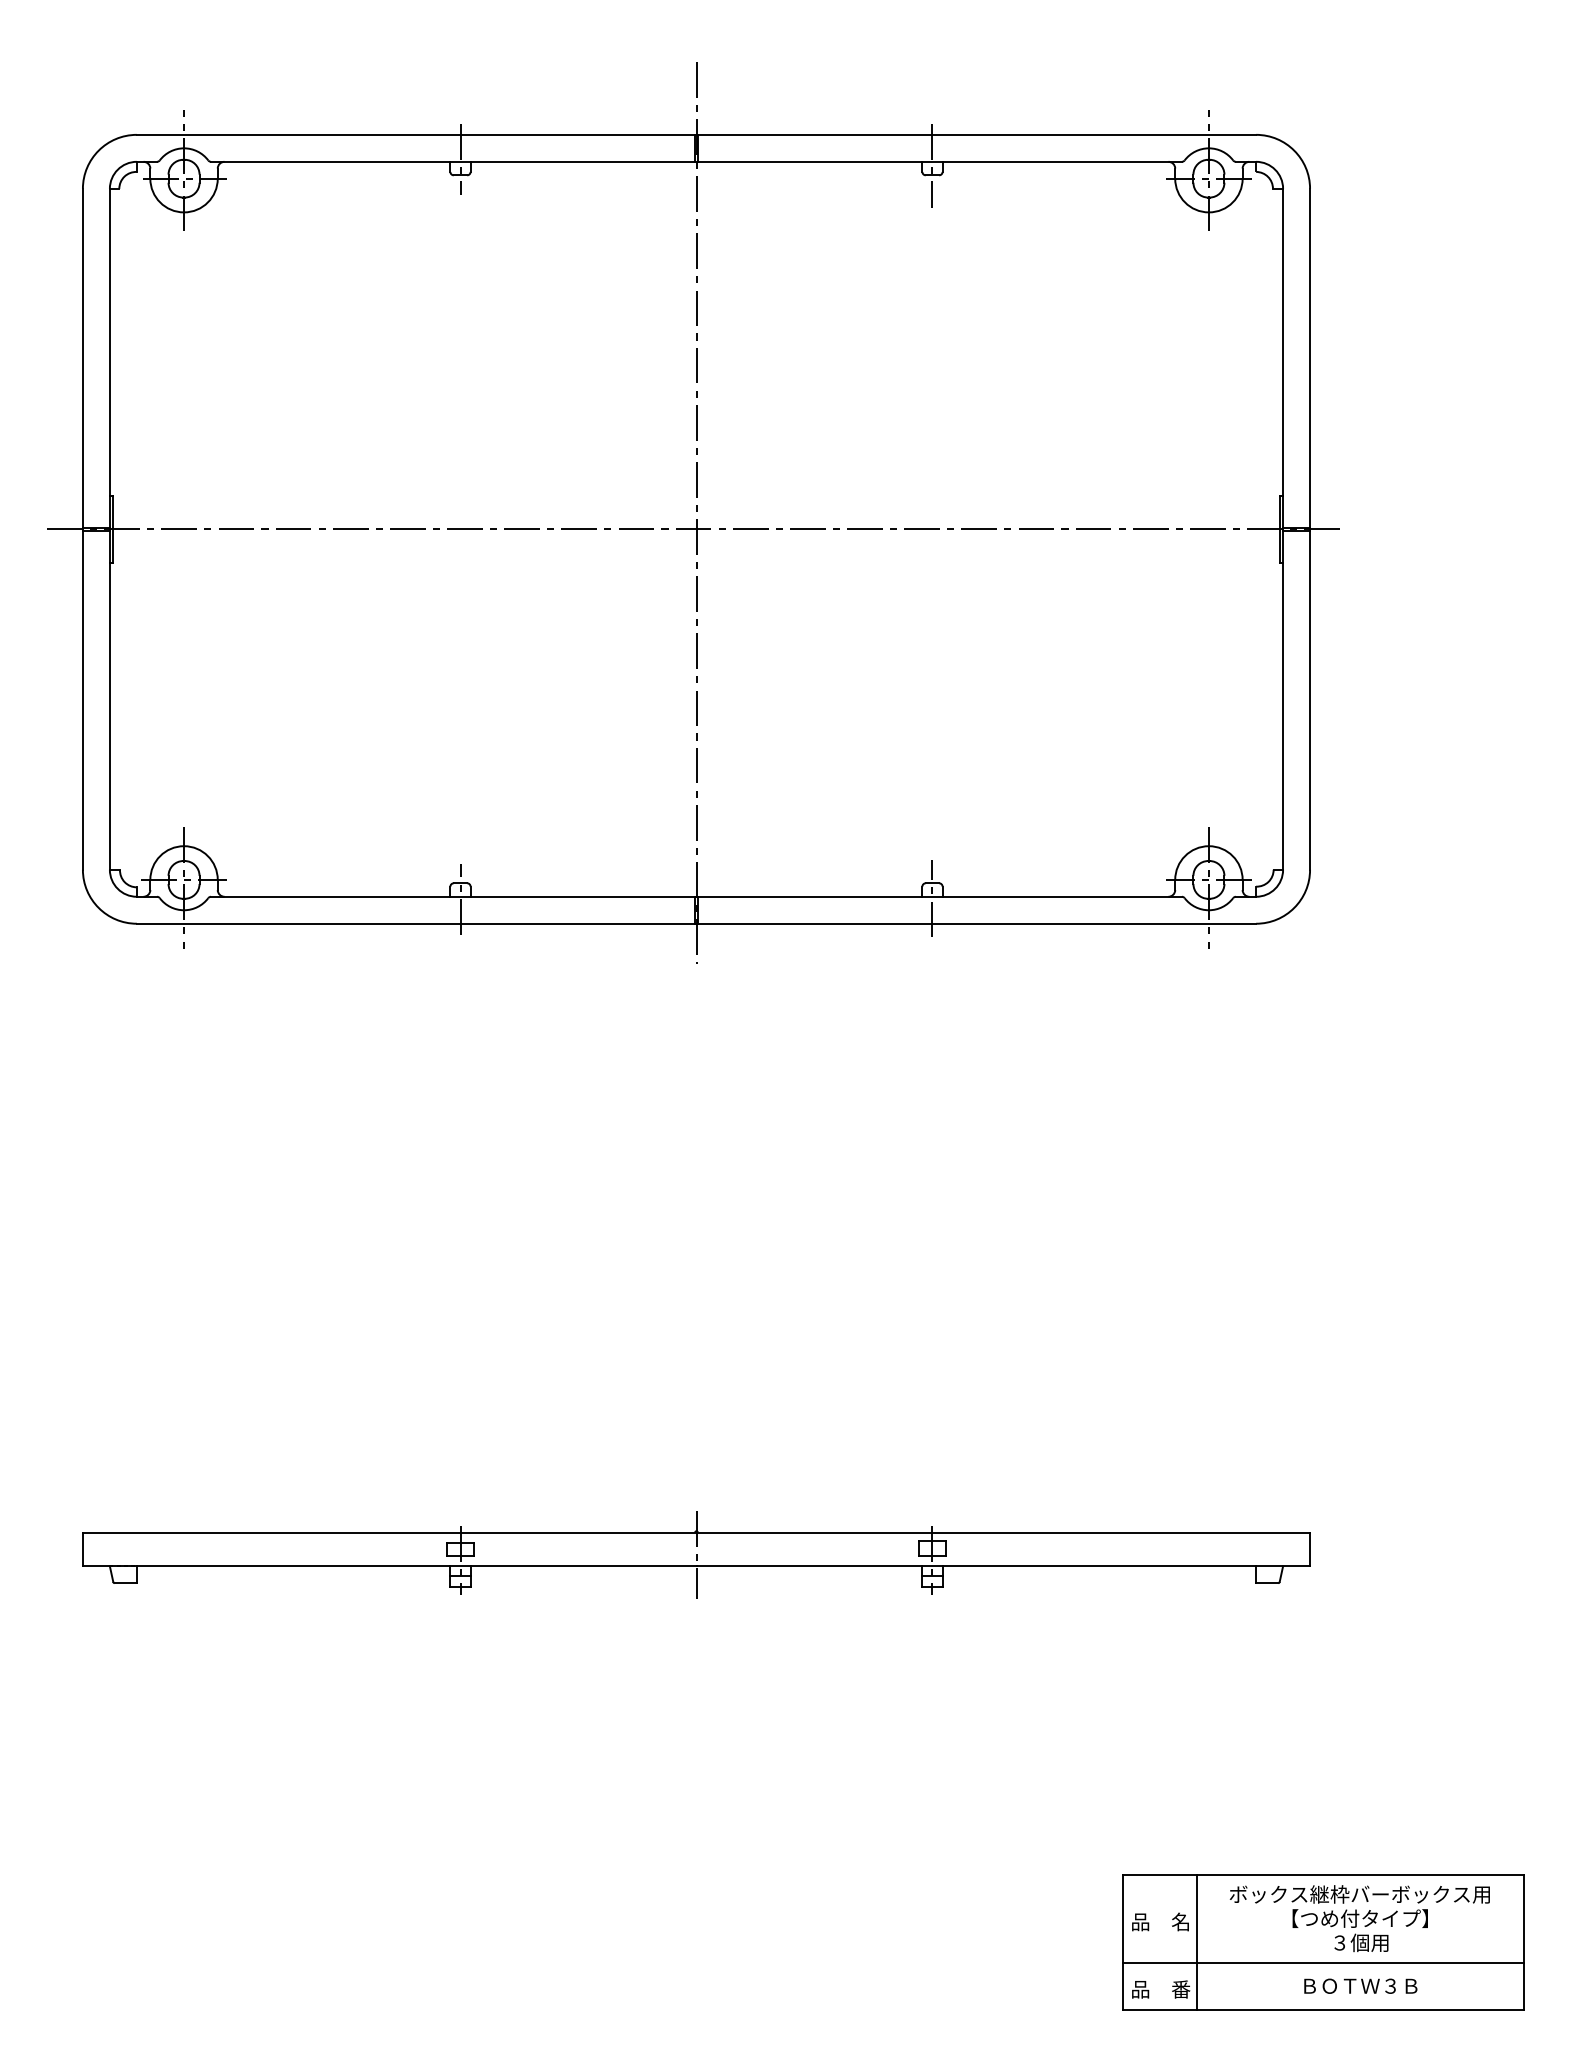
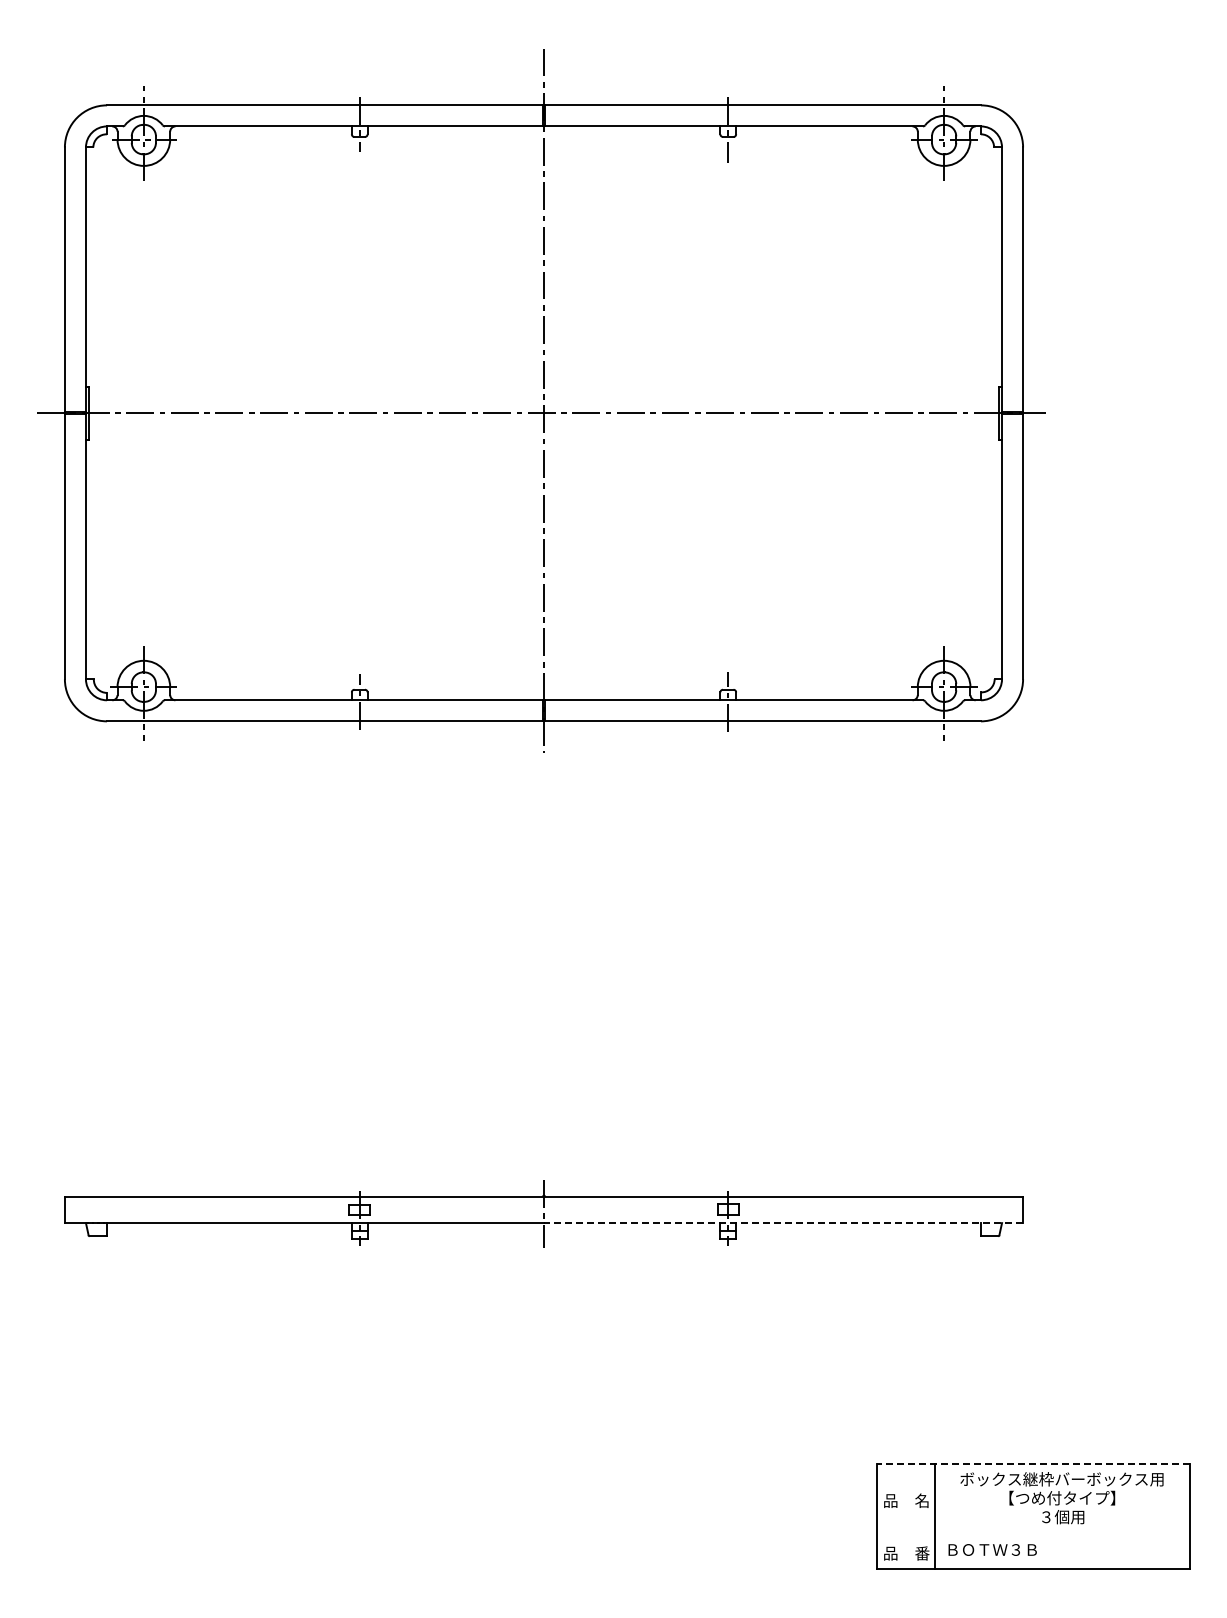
line: (1003, 1566) -> (783, 1223), solid -> dashed
line: (1323, 1875) -> (1033, 1464), solid -> dashed
line: (1322, 1962) -> (1032, 1532), removed
text: (1360, 1985) -> (992, 1549), moved

